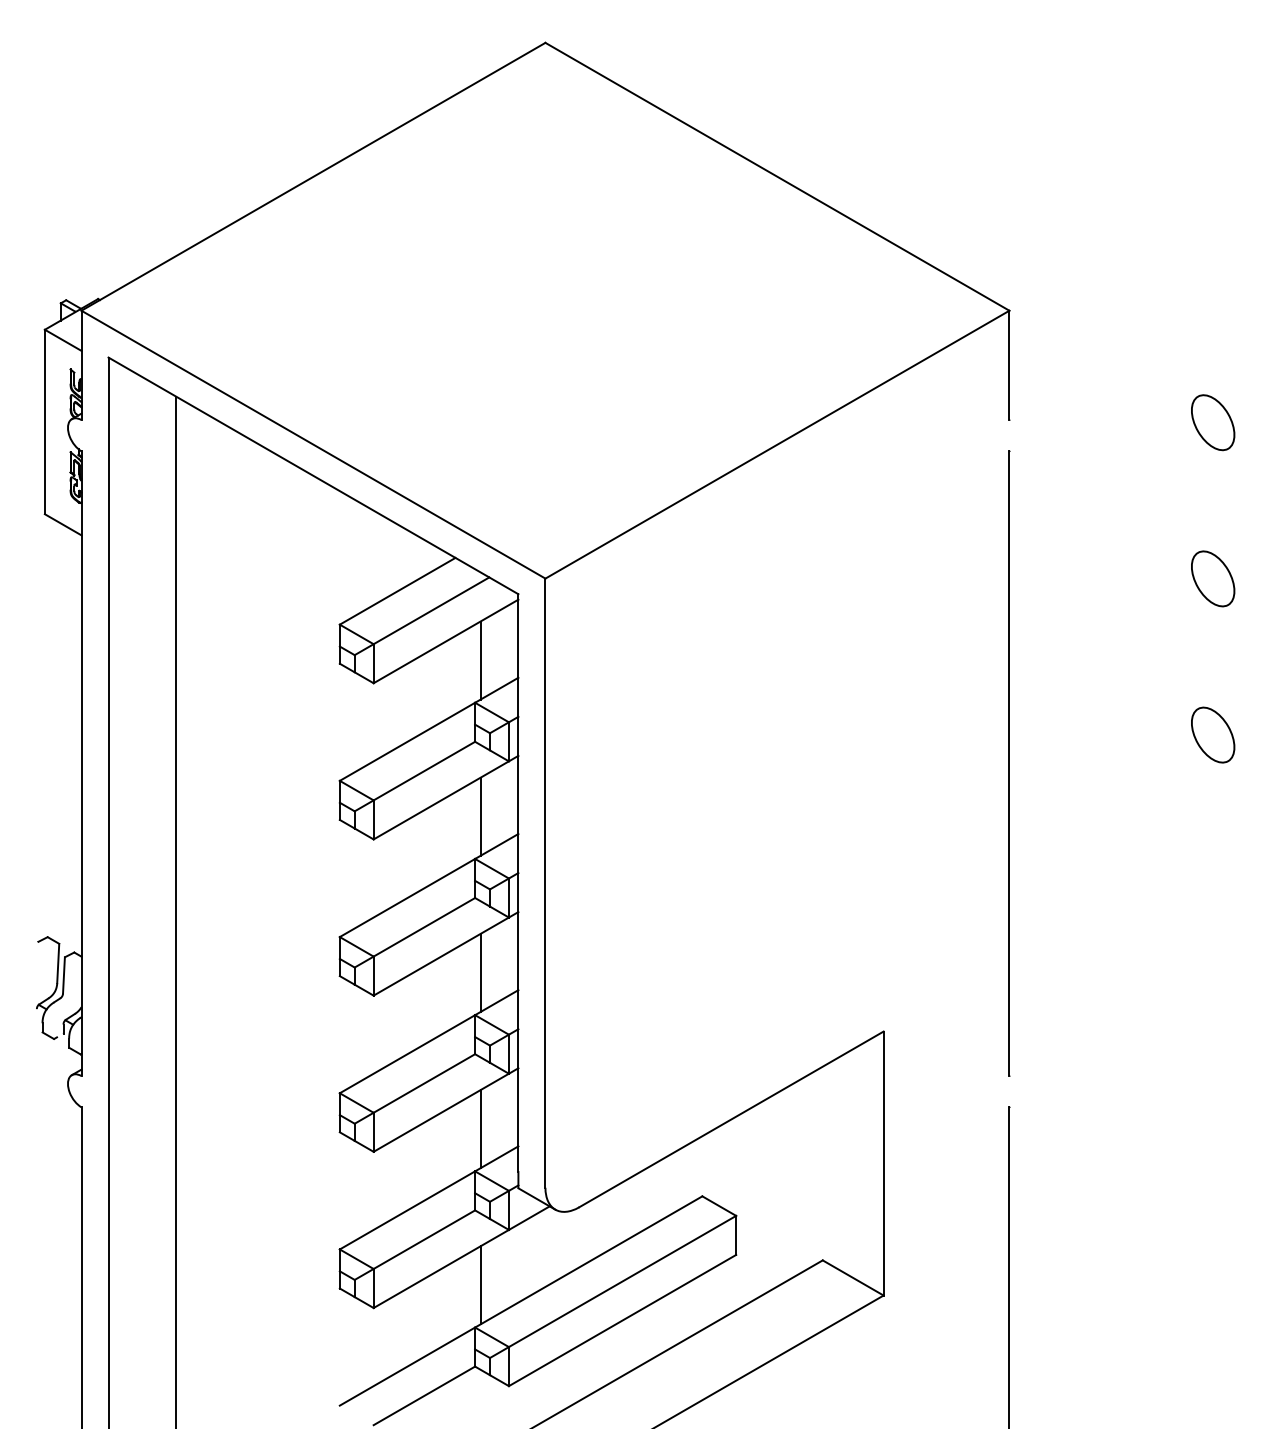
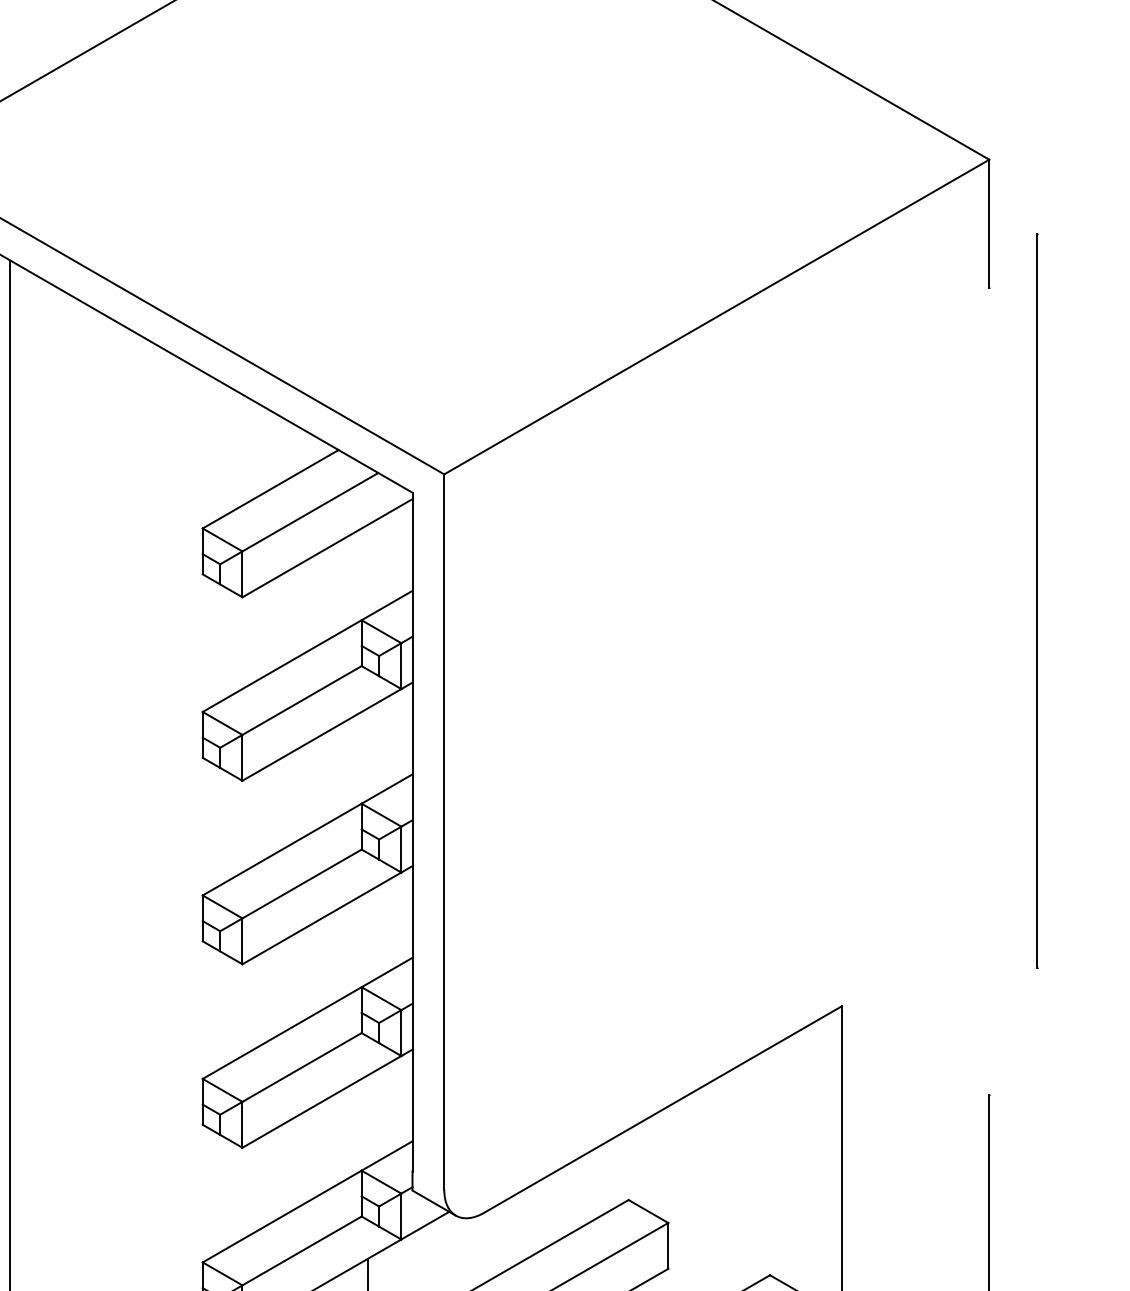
line: (480, 660) -> (367, 570), removed
line: (1009, 763) -> (1037, 601), moved
line: (480, 816) -> (367, 753), removed
line: (480, 972) -> (367, 937), removed
line: (480, 1129) -> (367, 1121), removed

